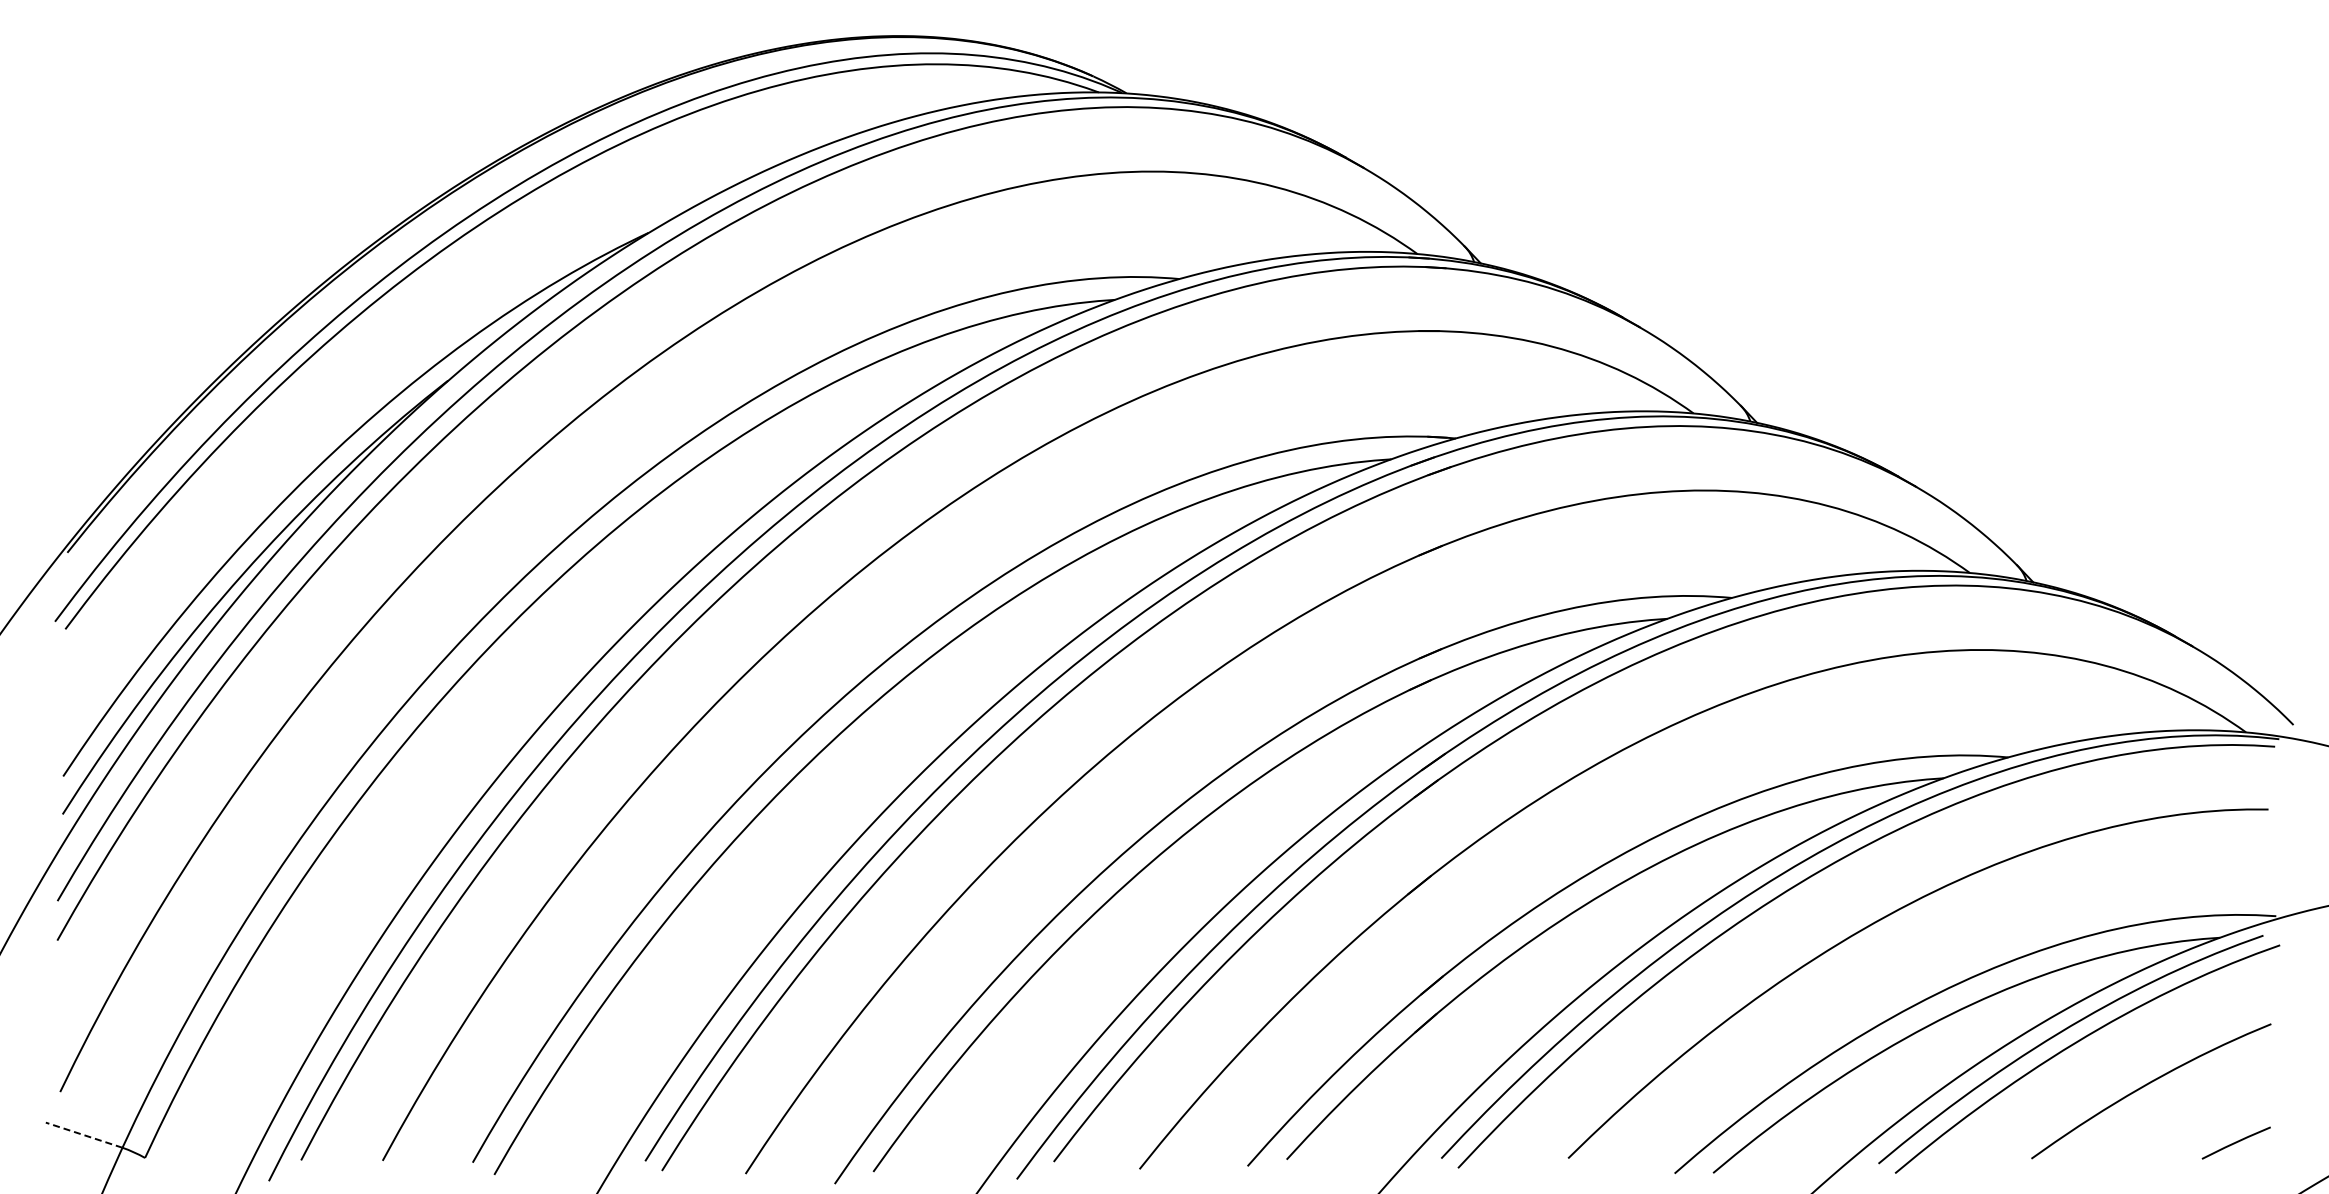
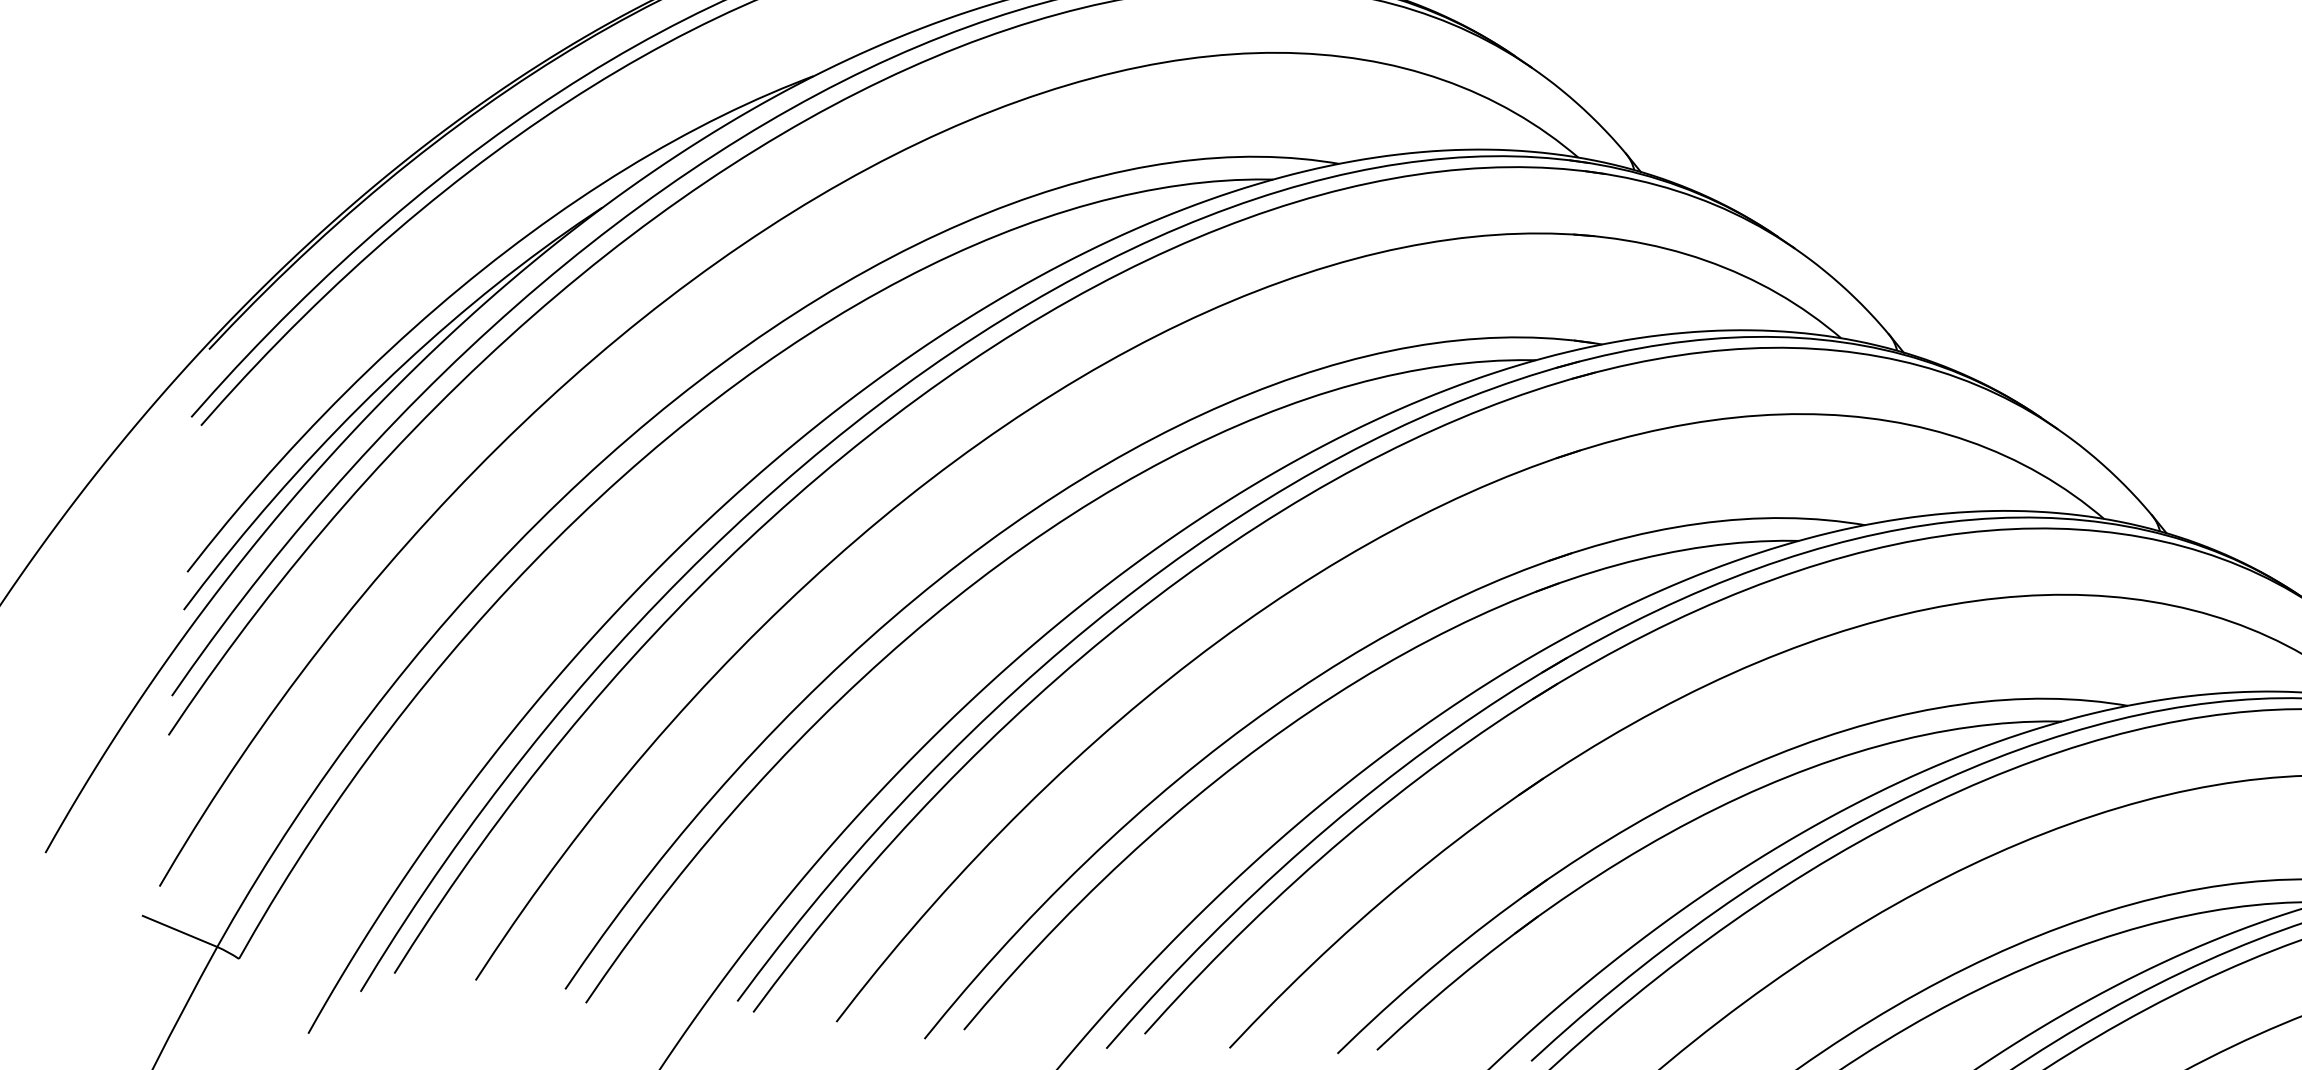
line: (83, 1135) -> (179, 931), dashed -> solid

